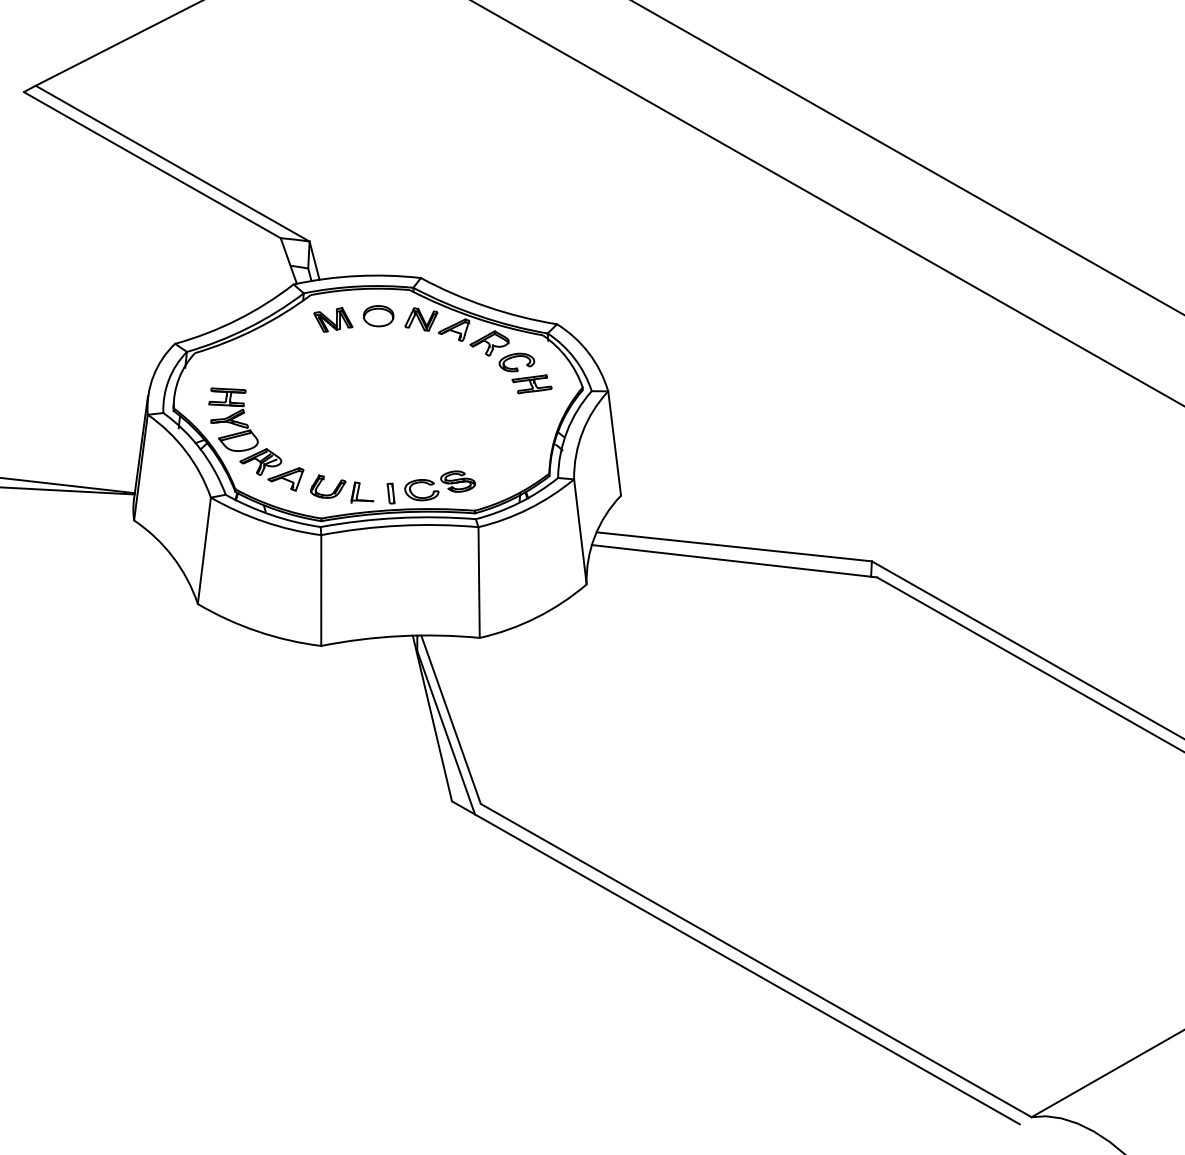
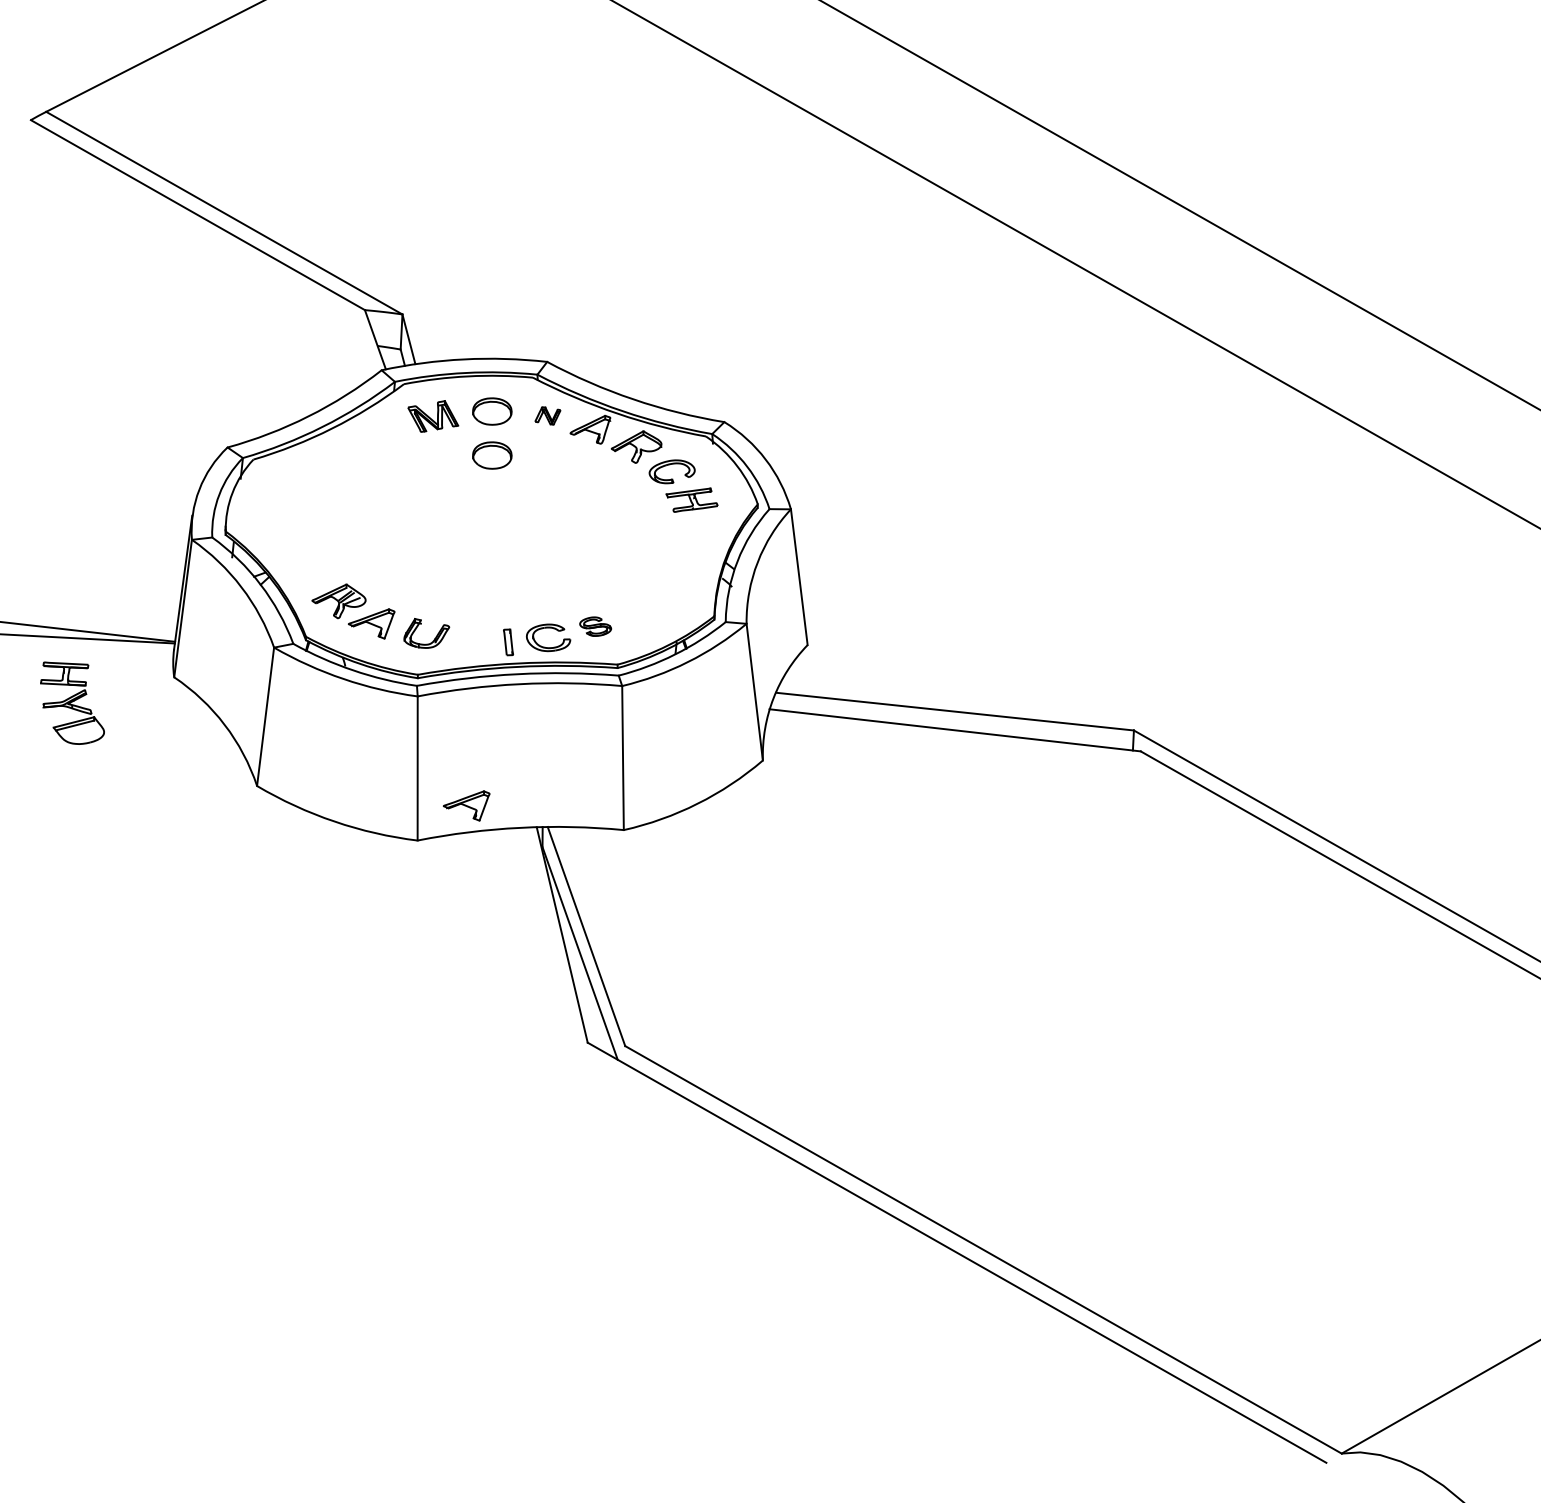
part: (421, 319) -> (547, 415), size x0.6
part: (378, 349) -> (492, 455), added
part: (233, 419) -> (72, 702), moved
part: (457, 481) -> (595, 626), size x0.7
part: (362, 492) -> (471, 641), removed
part: (358, 619) -> (466, 805), added

